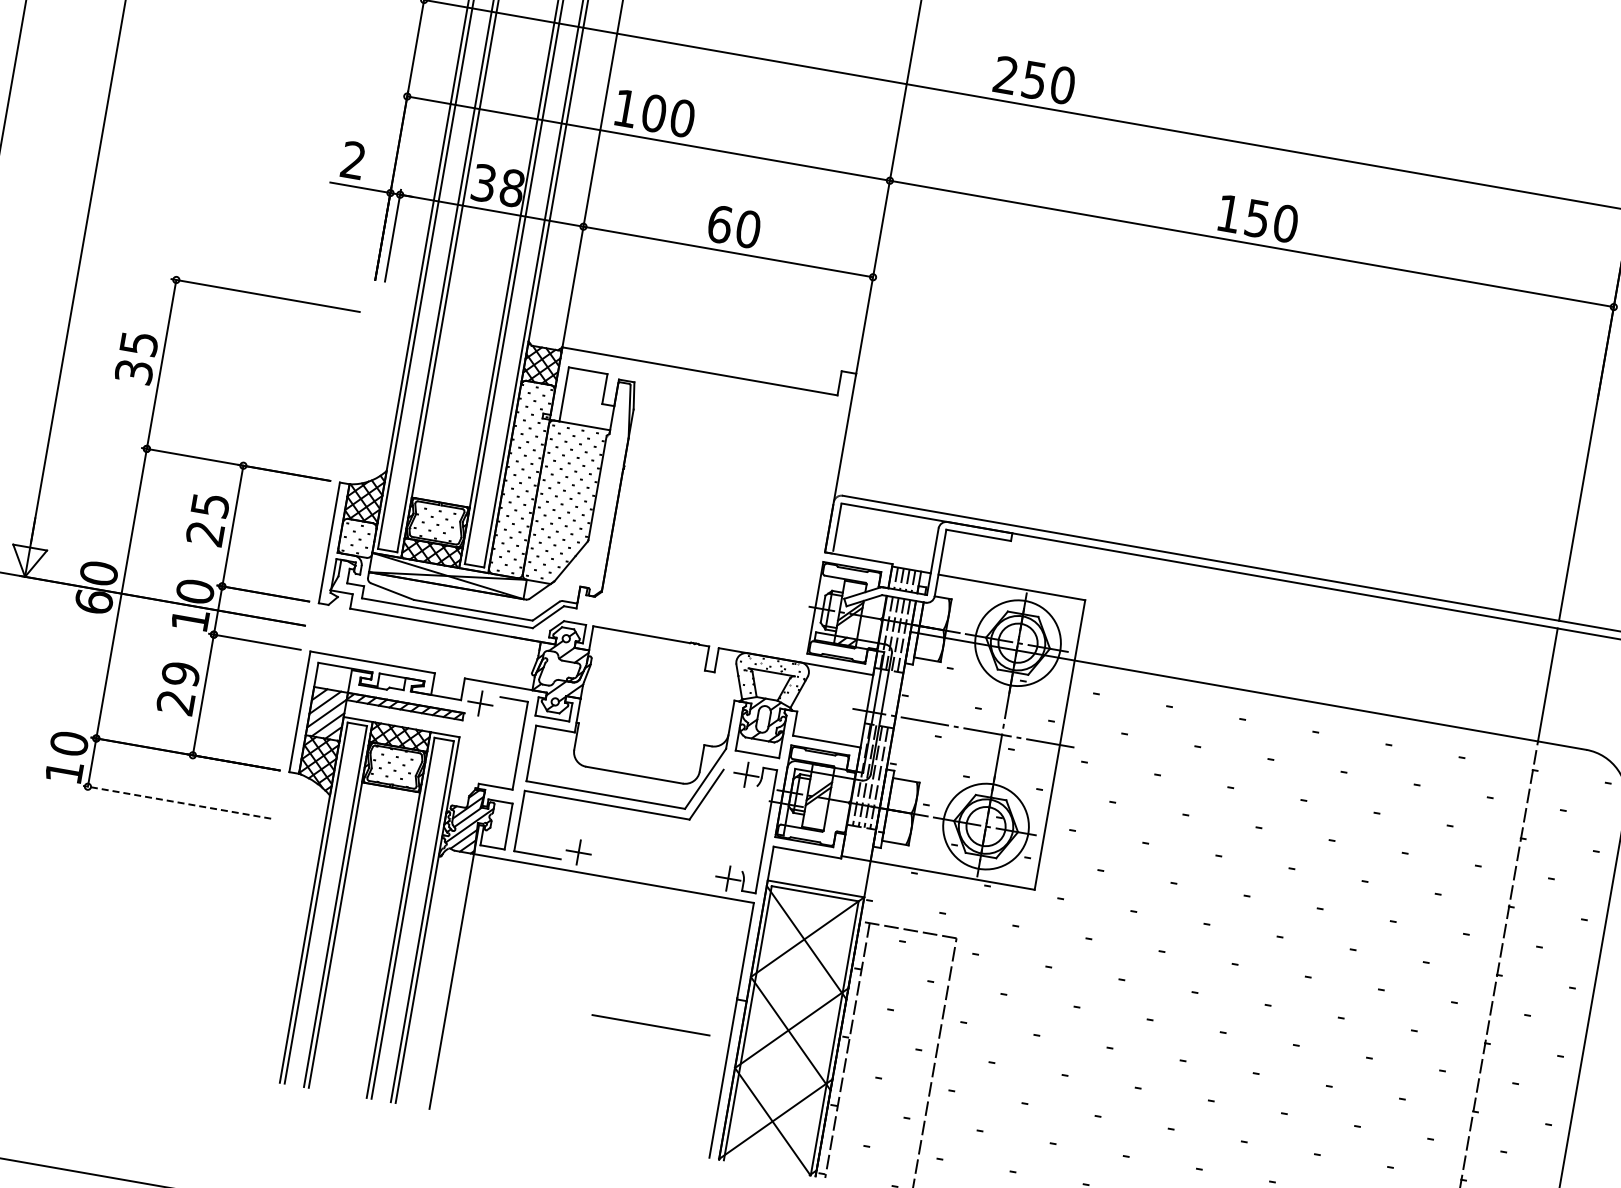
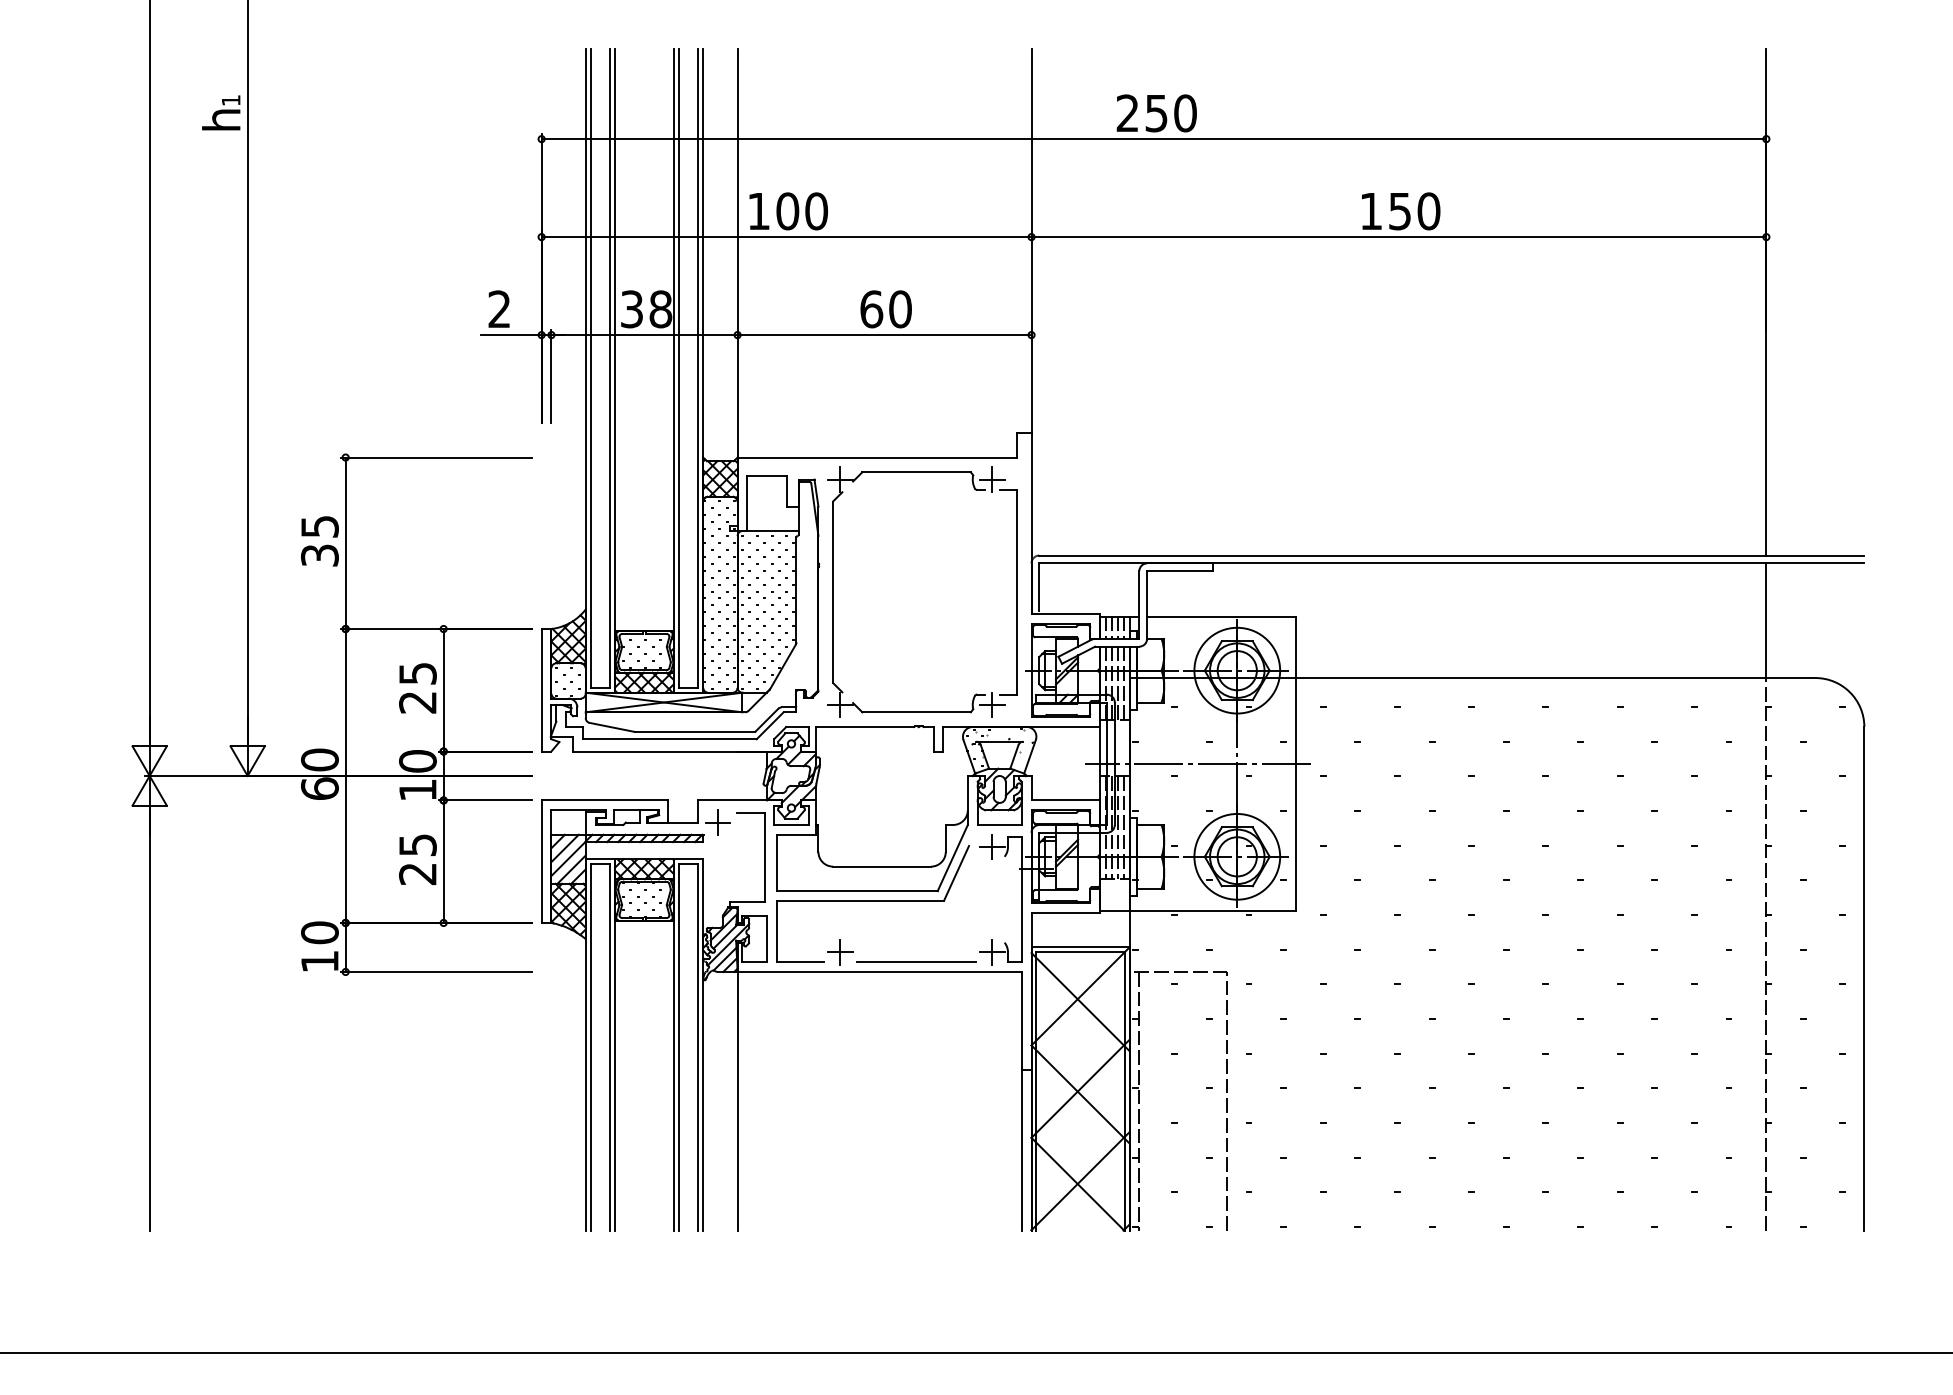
part: (633, 495) -> (833, 591), added
text: (180, 674) -> (417, 845), 29 -> 25
line: (176, 801) -> (435, 971), dashed -> solid
line: (651, 1024) -> (916, 961), moved

